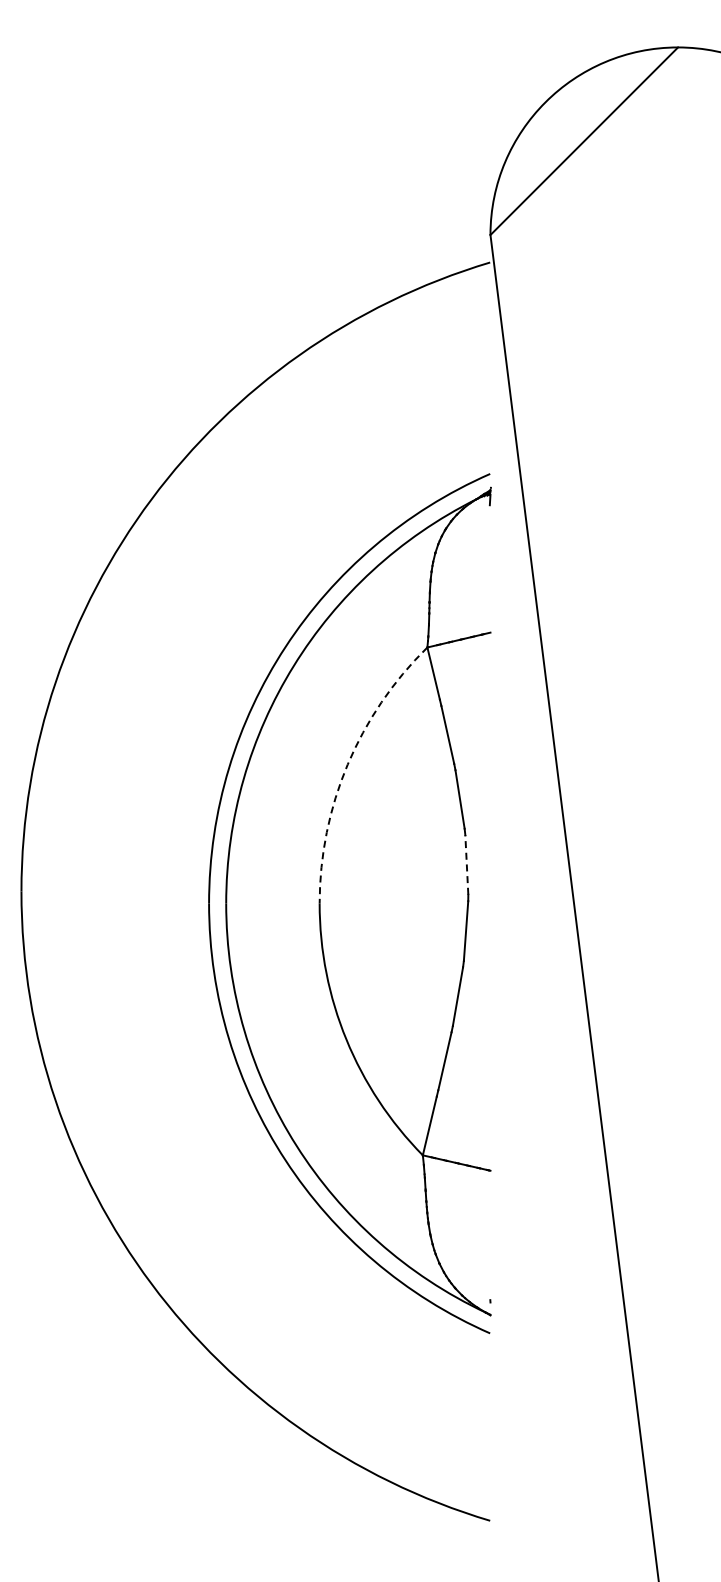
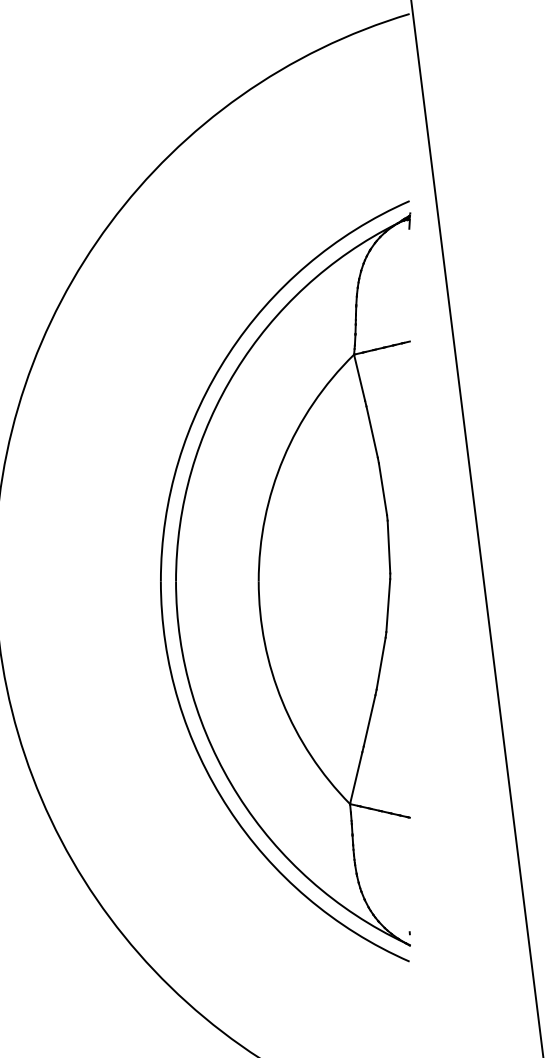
arc: (347, 764) -> (283, 458), dashed -> solid
line: (466, 864) -> (388, 546), dashed -> solid

